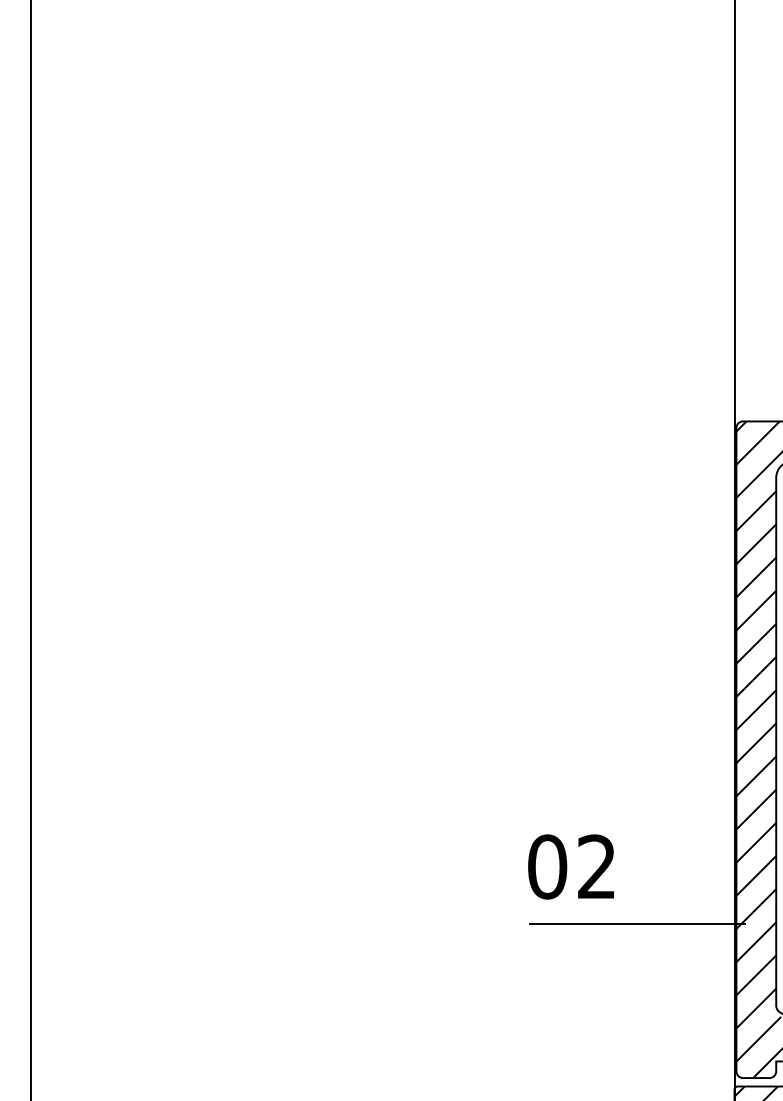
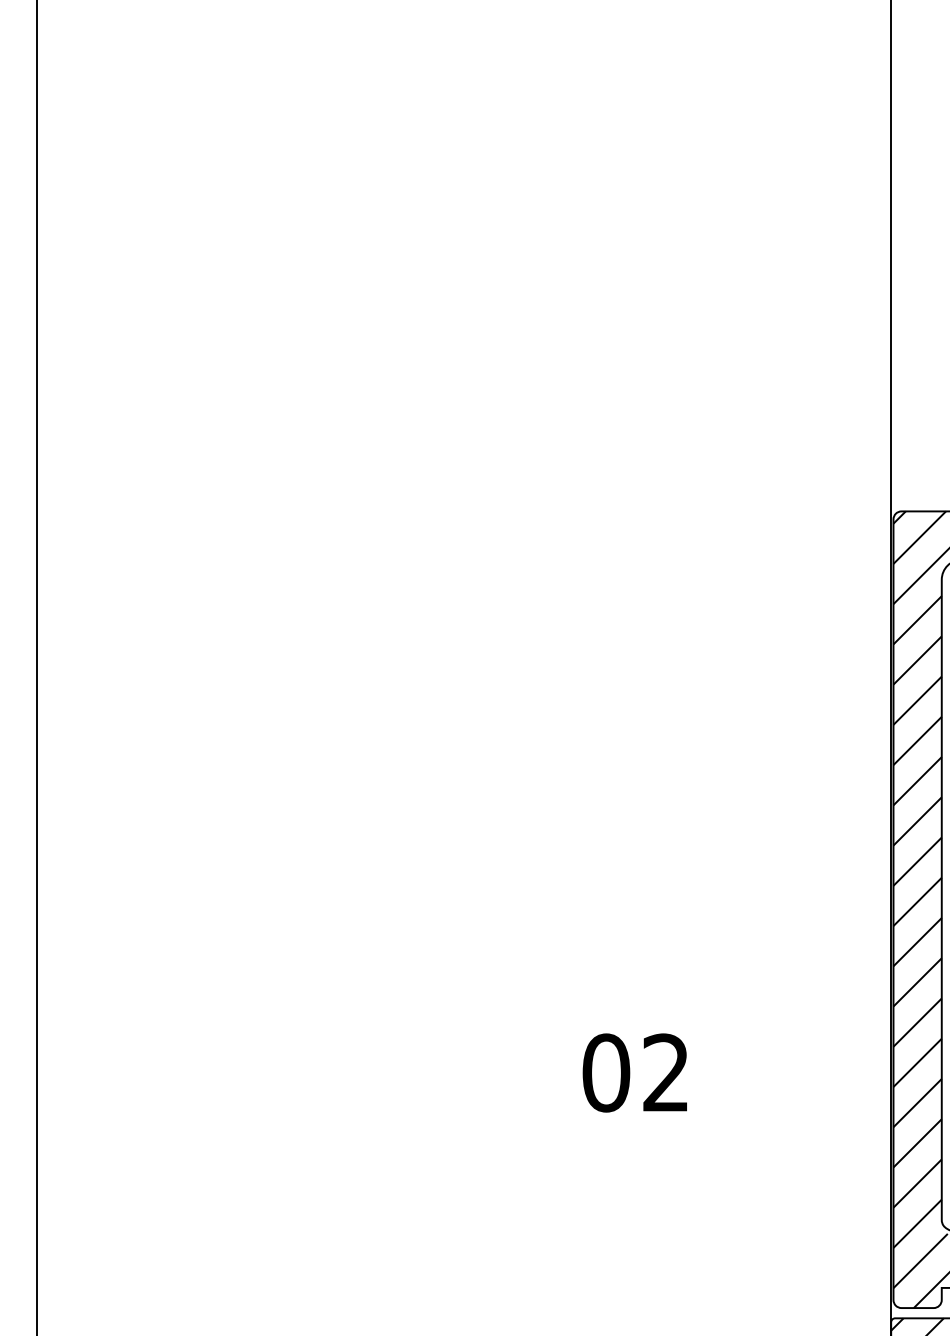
text: (570, 866) -> (634, 1072), moved
line: (637, 924) -> (773, 1121), removed

